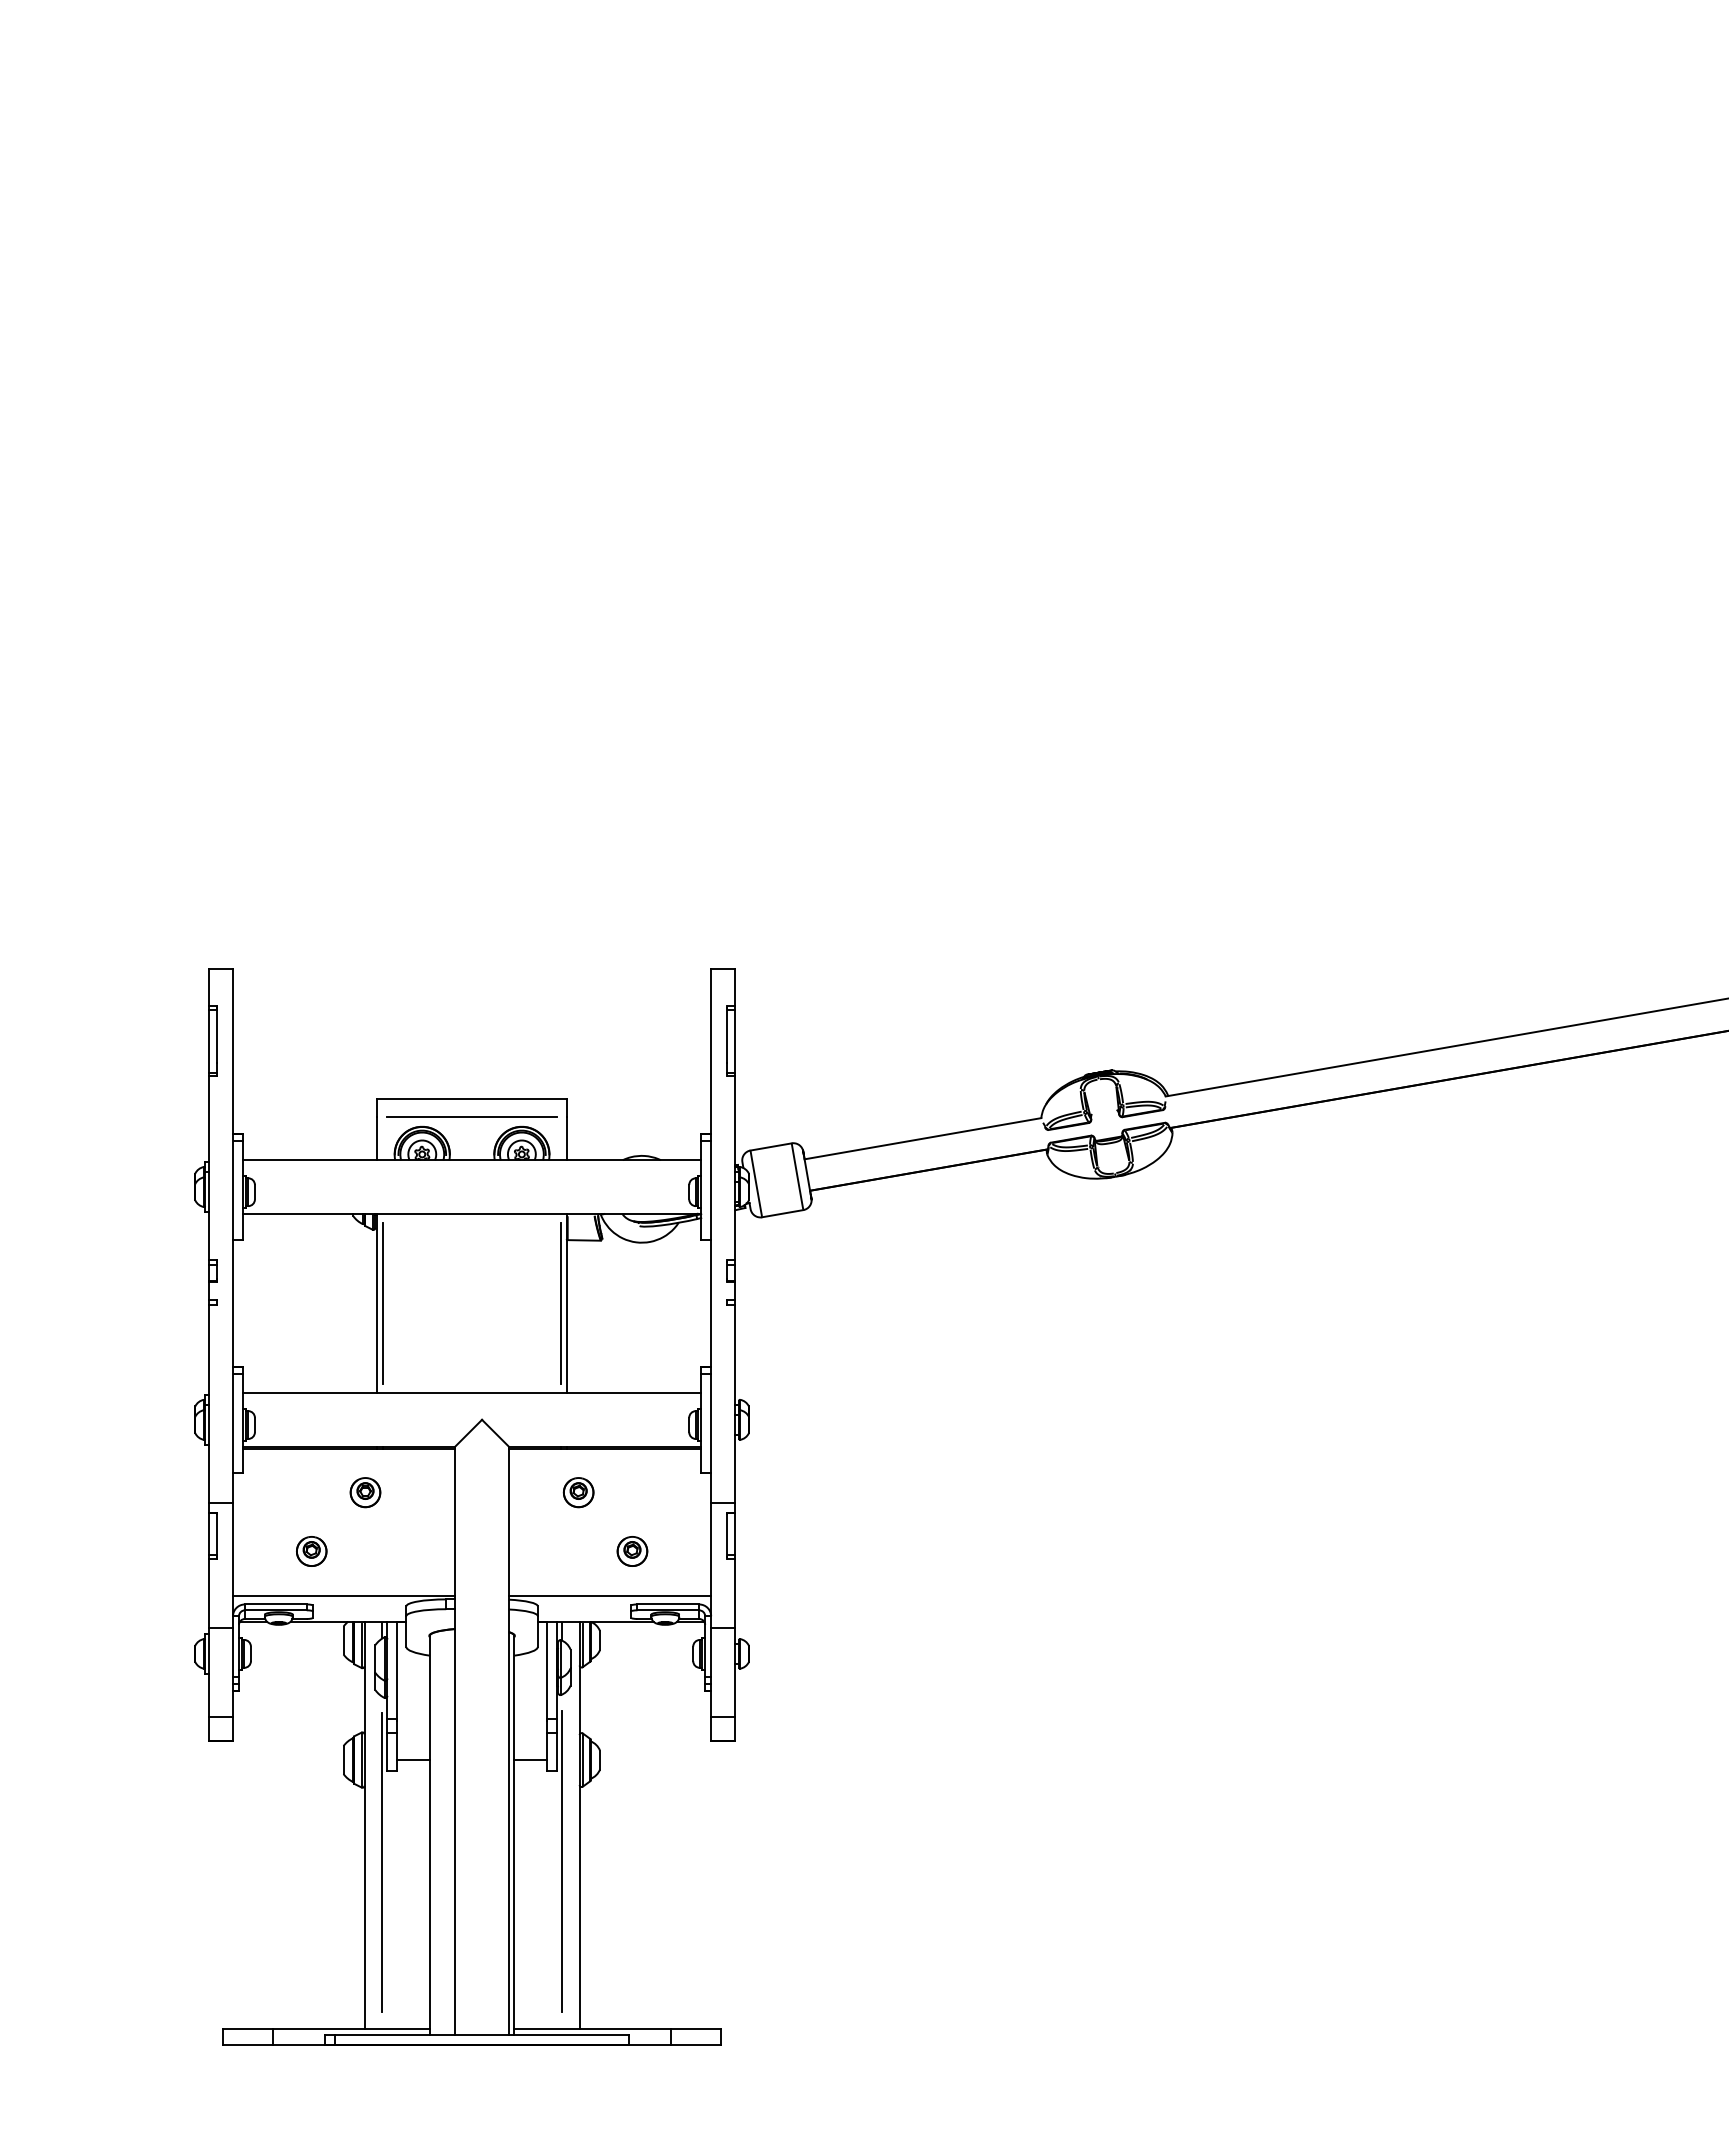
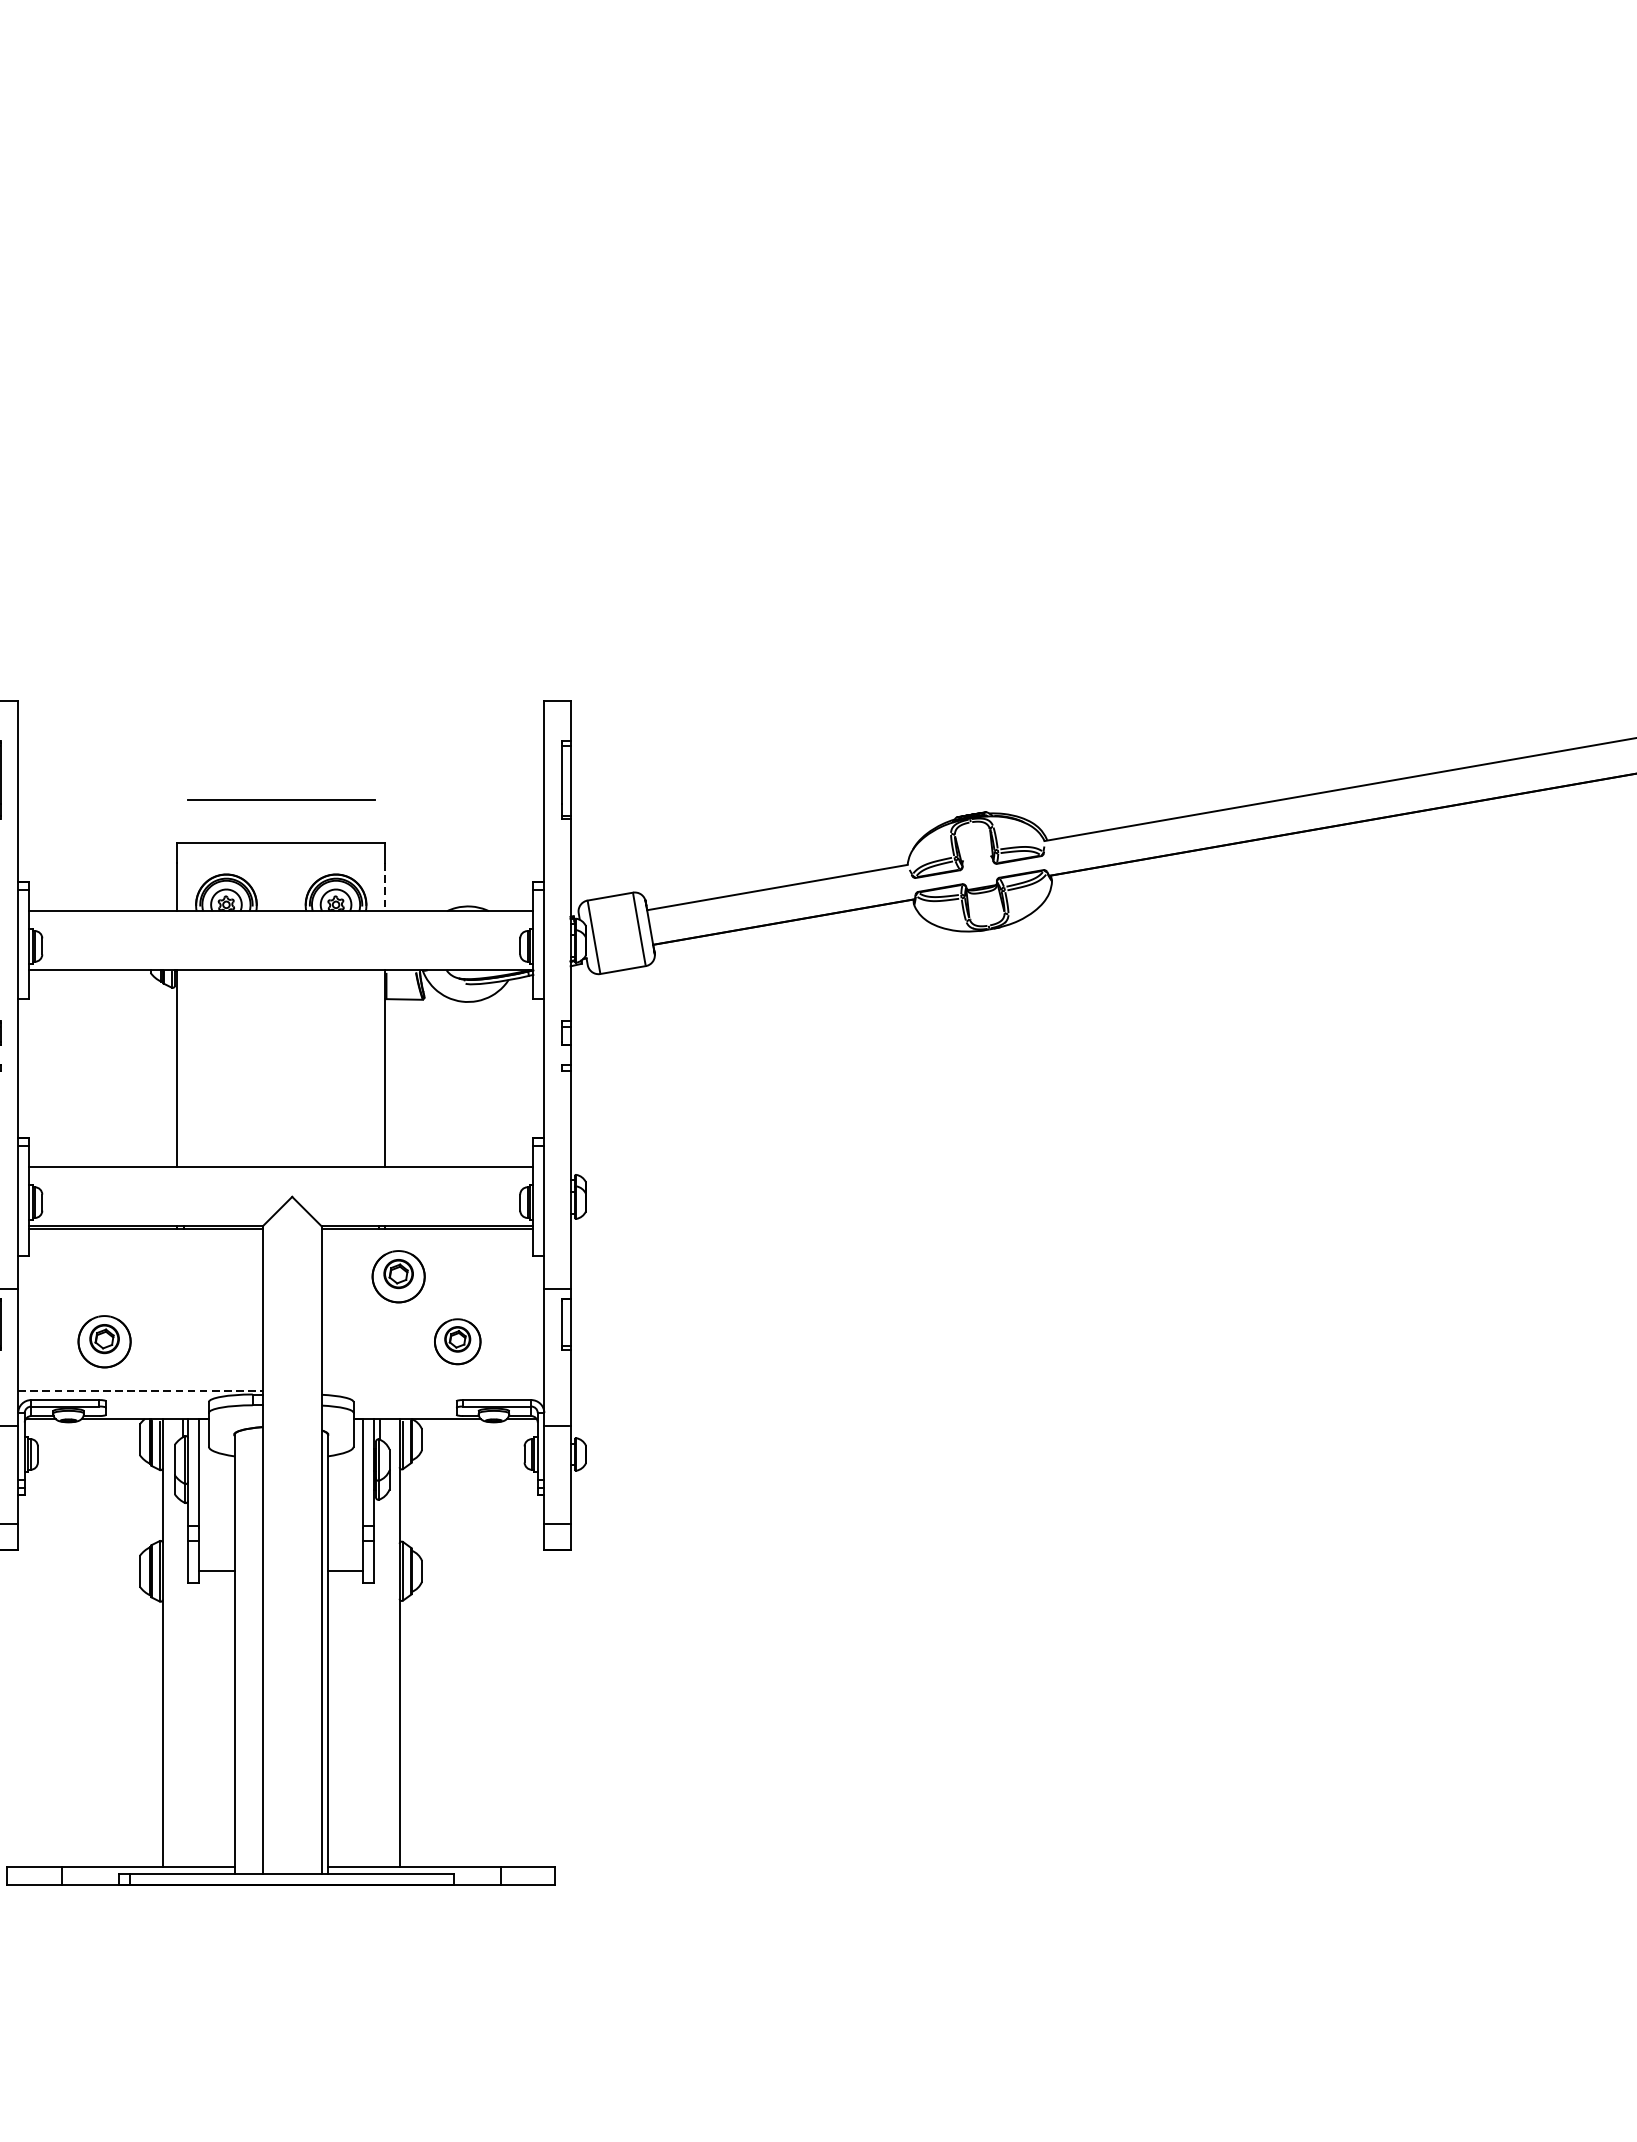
line: (471, 1116) -> (280, 800), moved
line: (566, 1138) -> (385, 887), solid -> dashed
line: (383, 1303) -> (183, 1068), removed
line: (560, 1303) -> (378, 1068), removed
part: (365, 1492) -> (163, 1276), removed
part: (578, 1492) -> (398, 1276), size x1.6
part: (311, 1551) -> (104, 1341), size x1.6
part: (632, 1551) -> (457, 1341), size x1.4
line: (344, 1595) -> (140, 1390), solid -> dashed
line: (609, 1595) -> (432, 1390), removed
line: (561, 1861) -> (379, 1682), removed
line: (382, 1862) -> (182, 1684), removed

